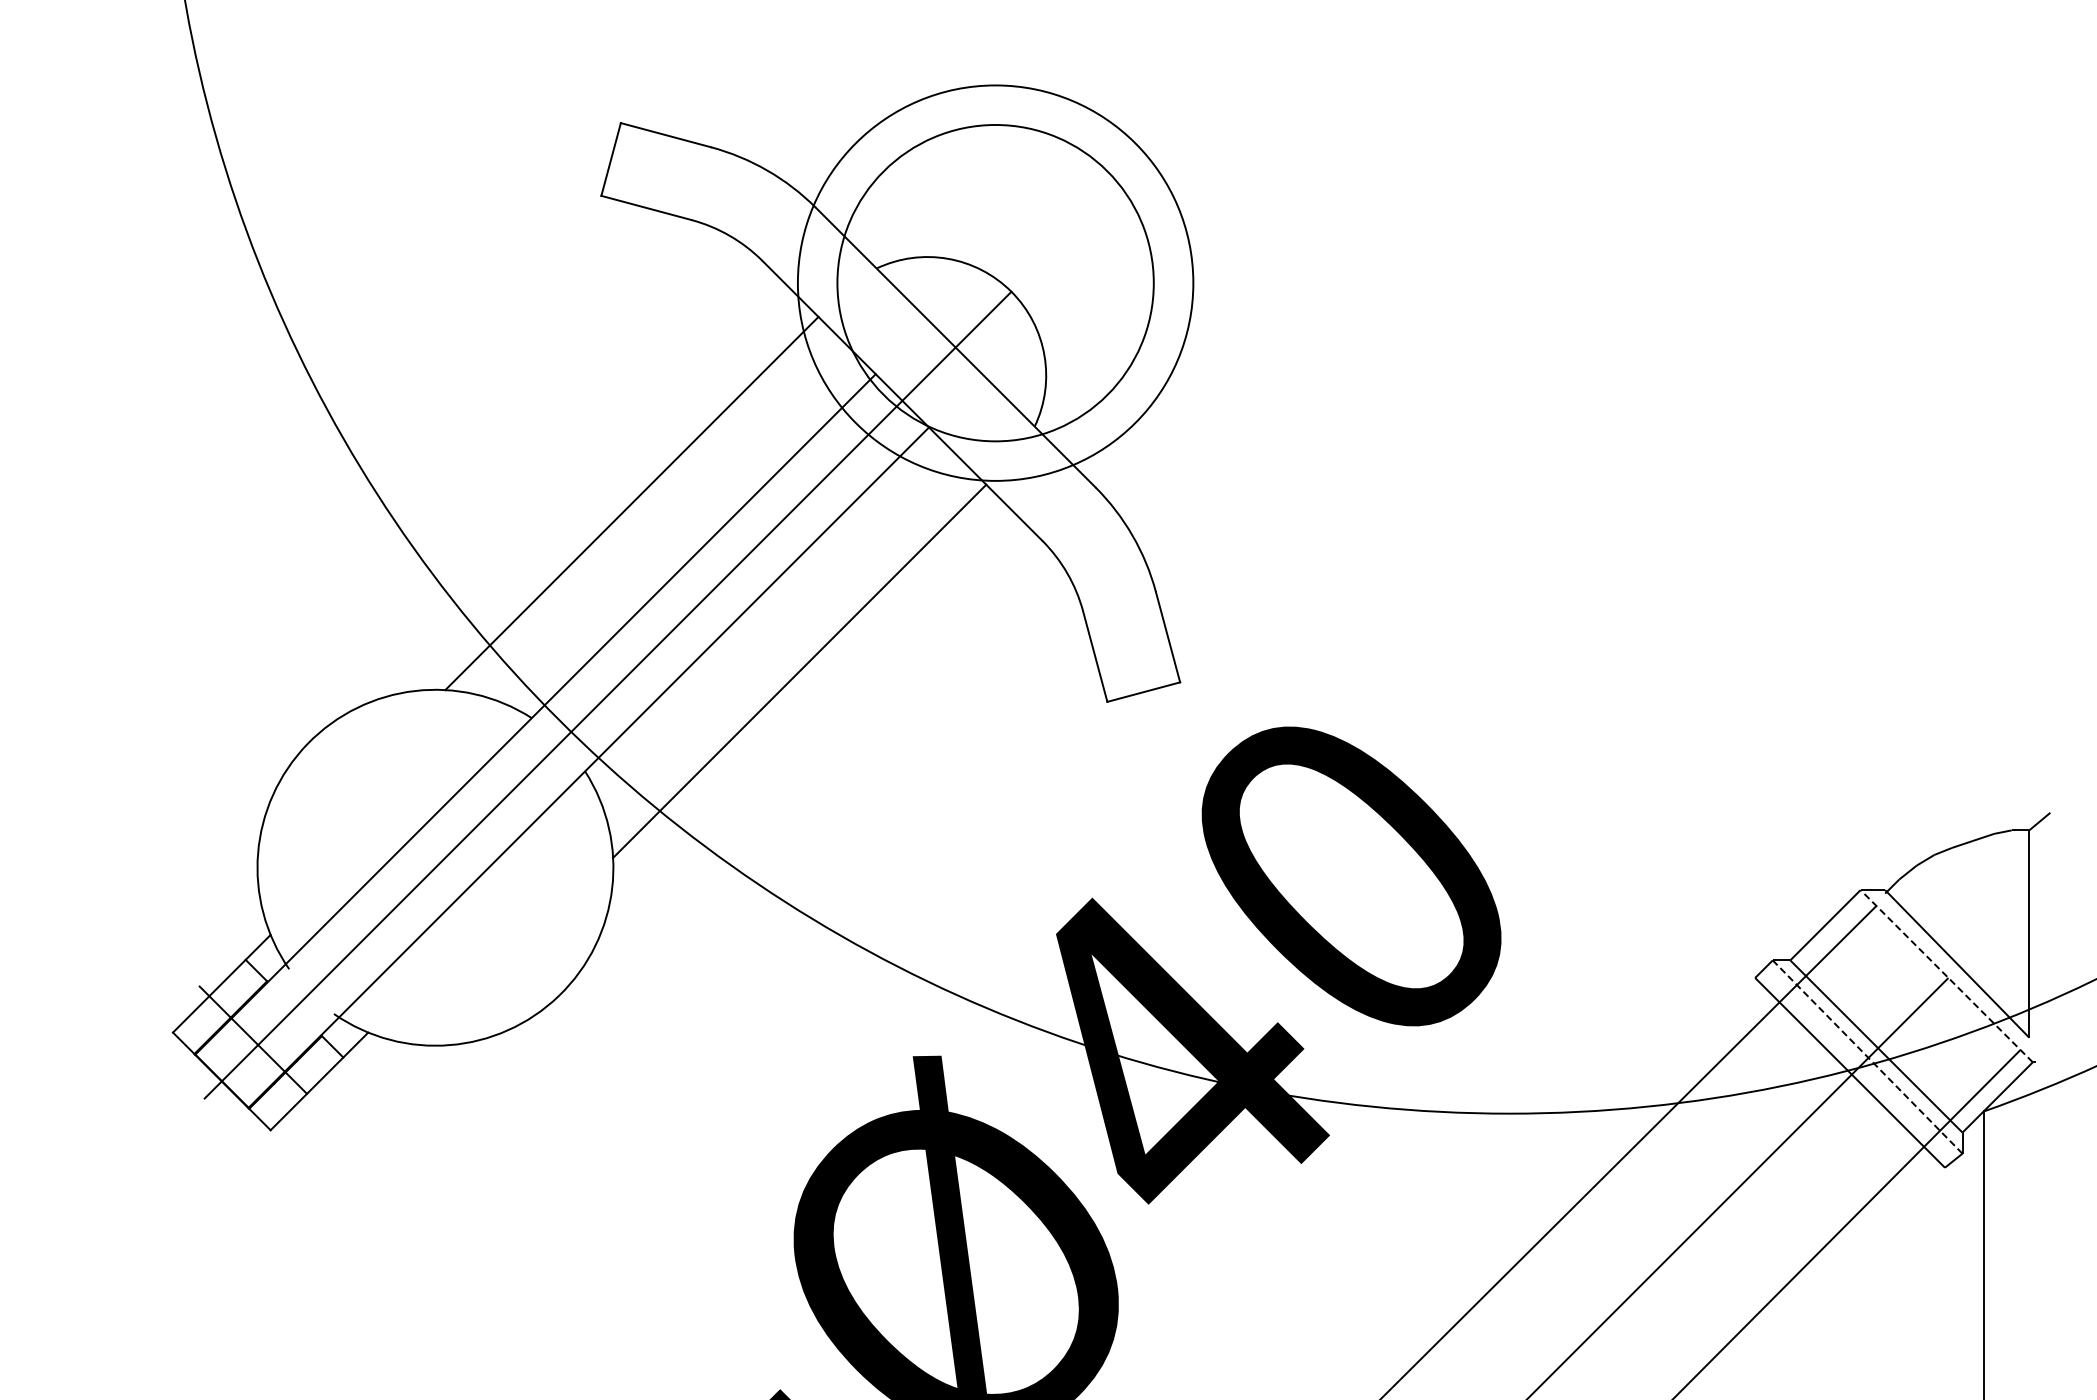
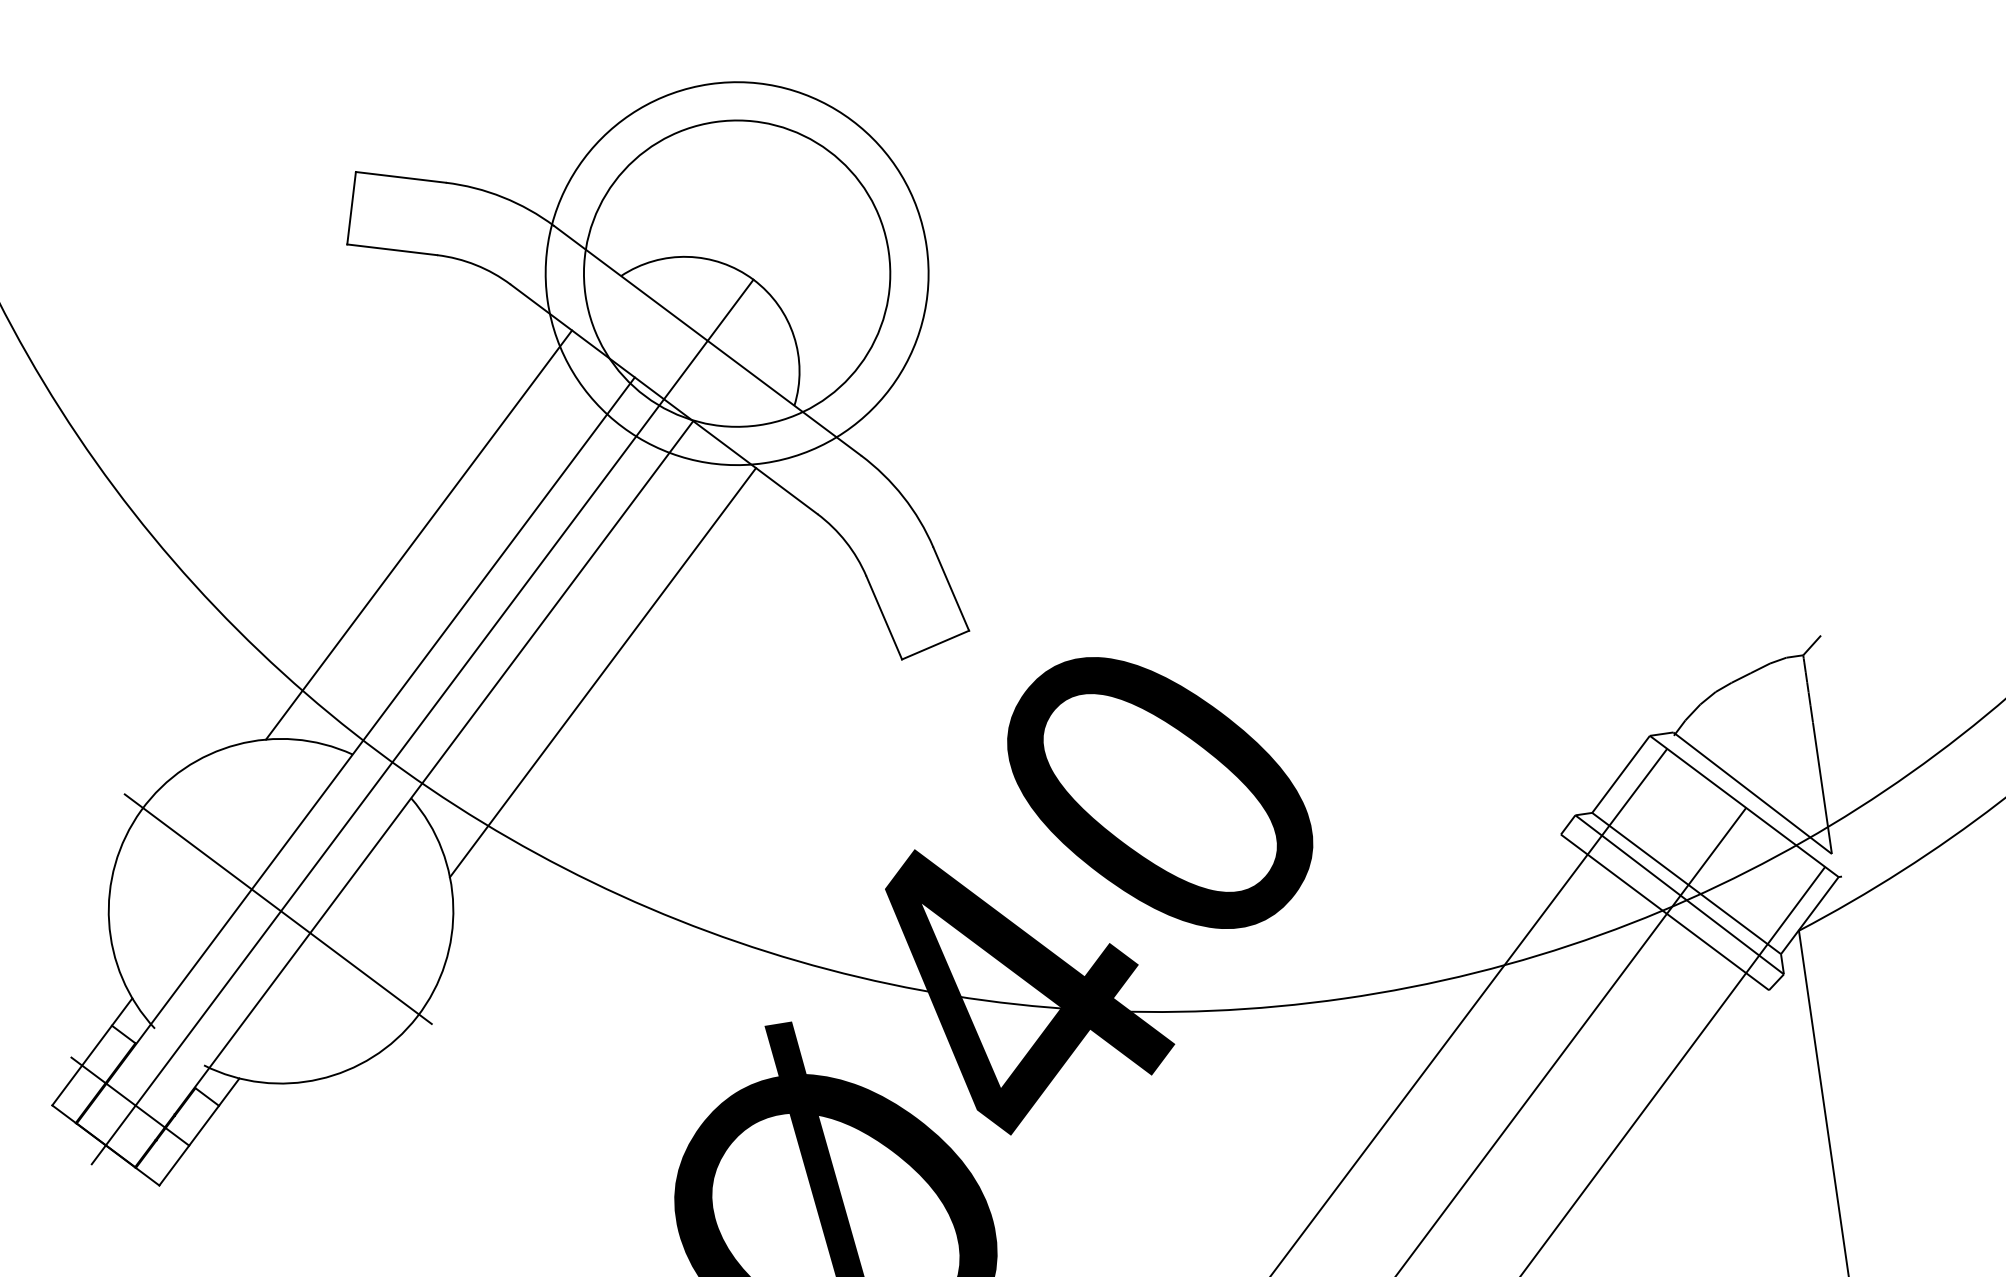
line: (432, 865) -> (277, 909), added
line: (1946, 976) -> (1744, 806), dashed -> solid
line: (1867, 1056) -> (1679, 894), dashed -> solid

